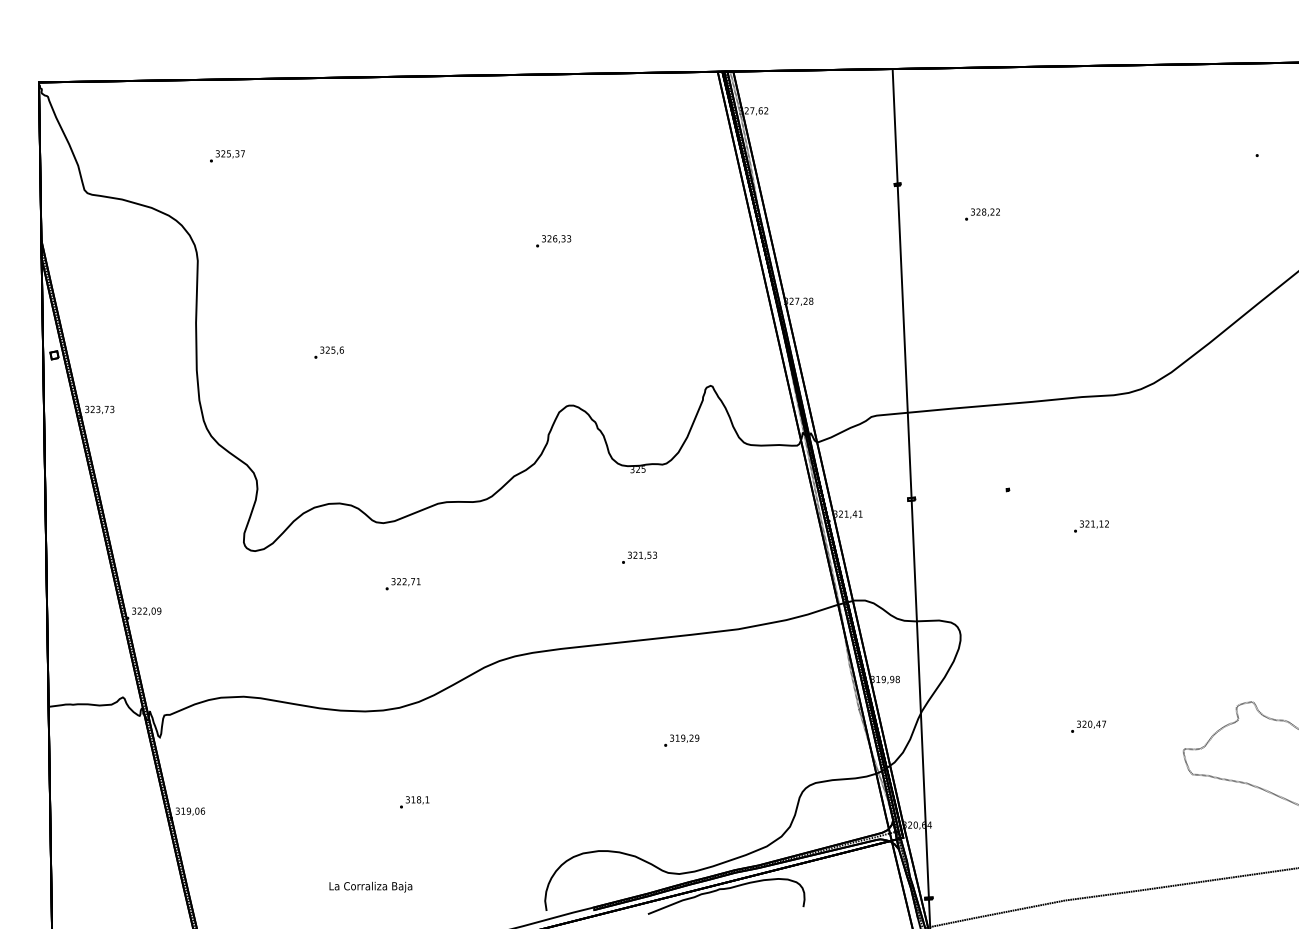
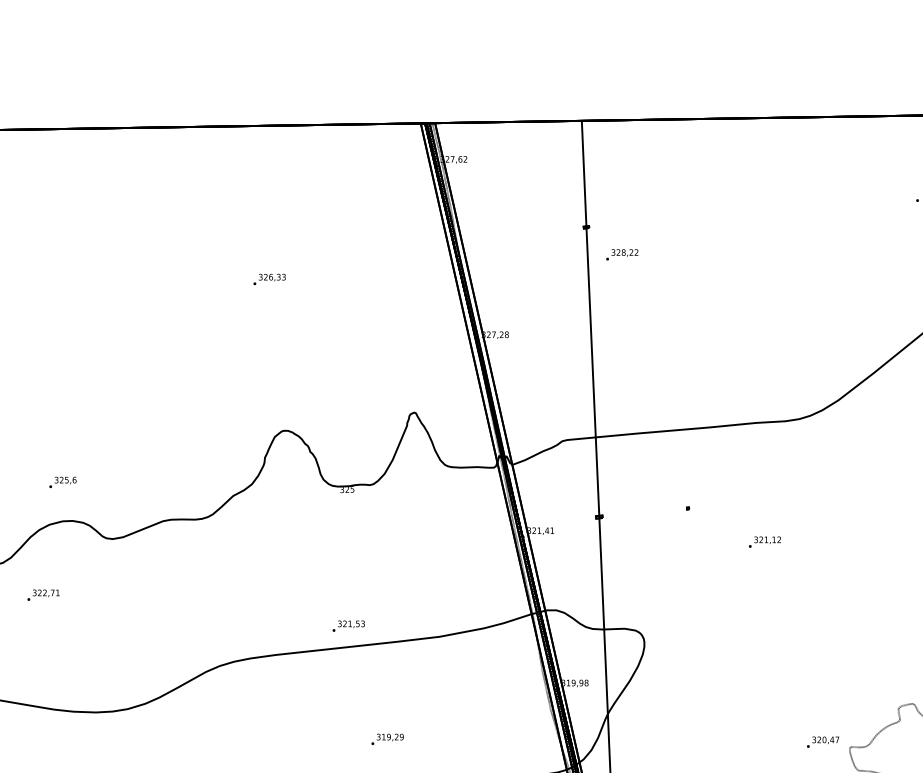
text: (982, 214) -> (622, 254), moved
text: (328, 352) -> (62, 482), moved
text: (639, 557) -> (348, 625), moved
text: (402, 584) -> (42, 595), moved
text: (1088, 726) -> (822, 741), moved

